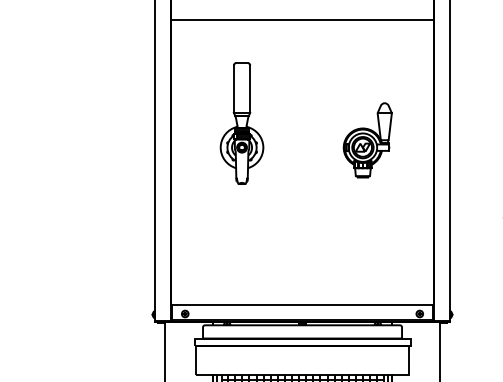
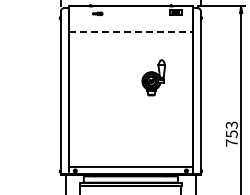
line: (303, 19) -> (131, 31), solid -> dashed
part: (242, 122) -> (102, 80), removed
part: (367, 139) -> (153, 77), moved

